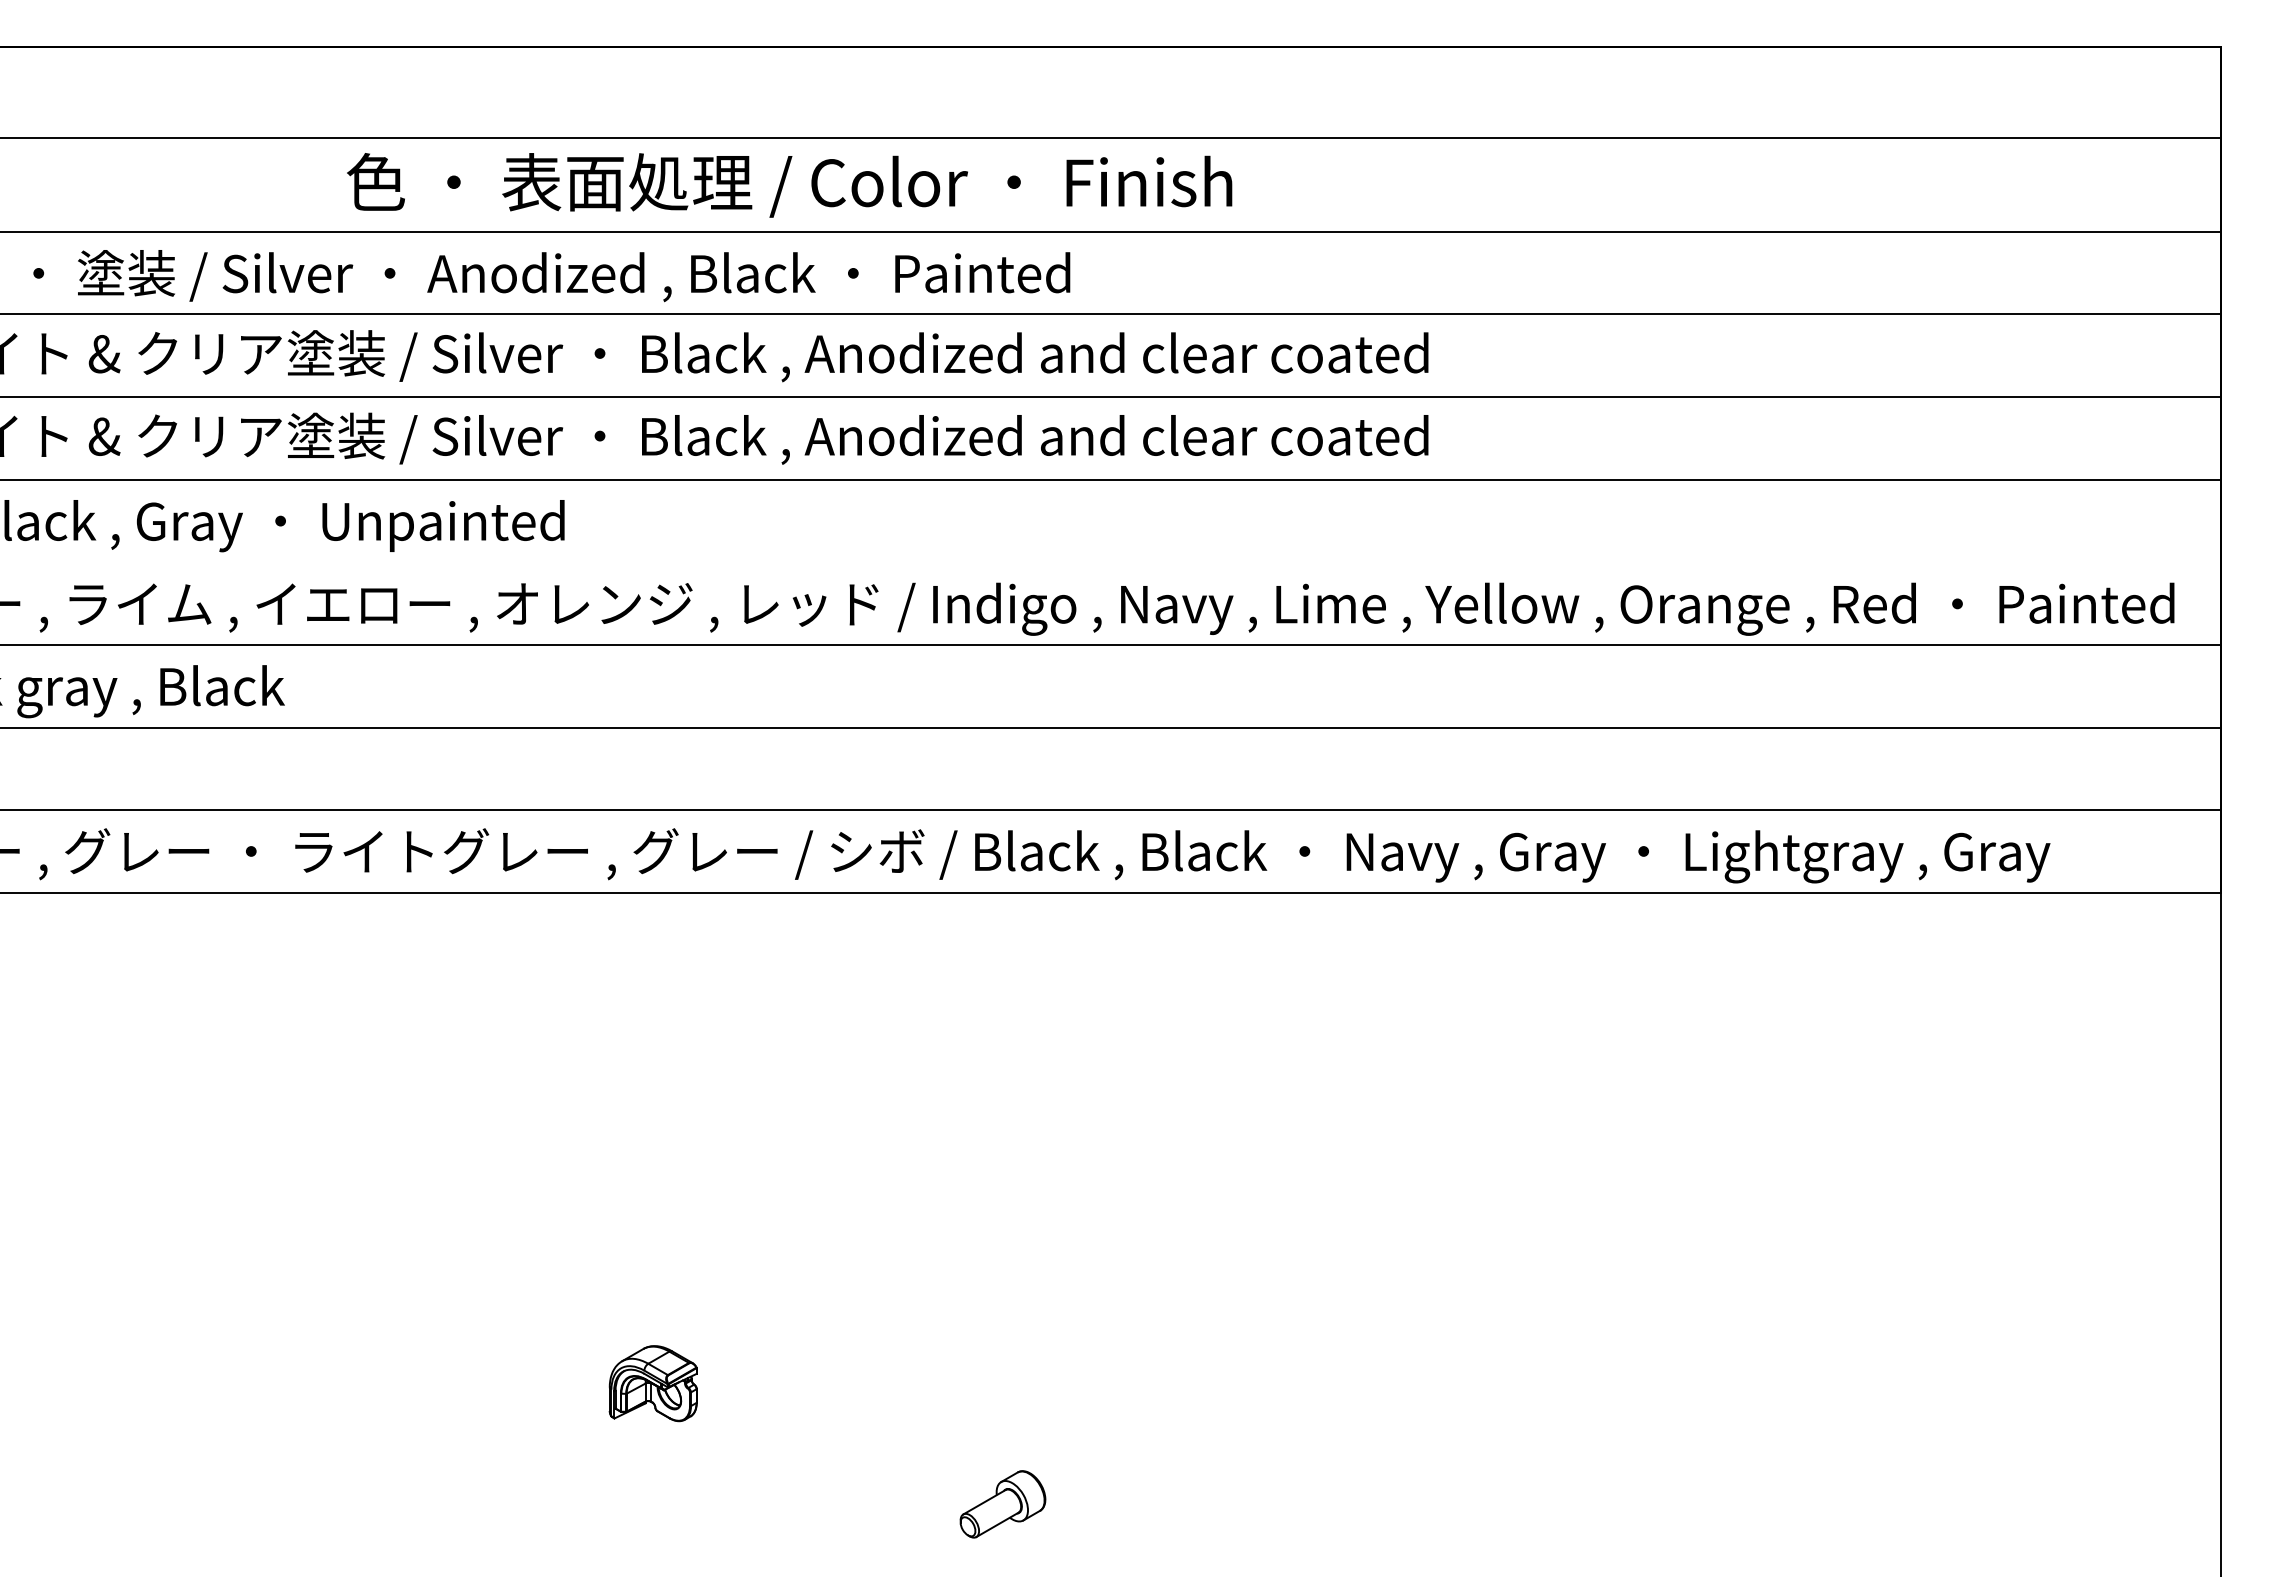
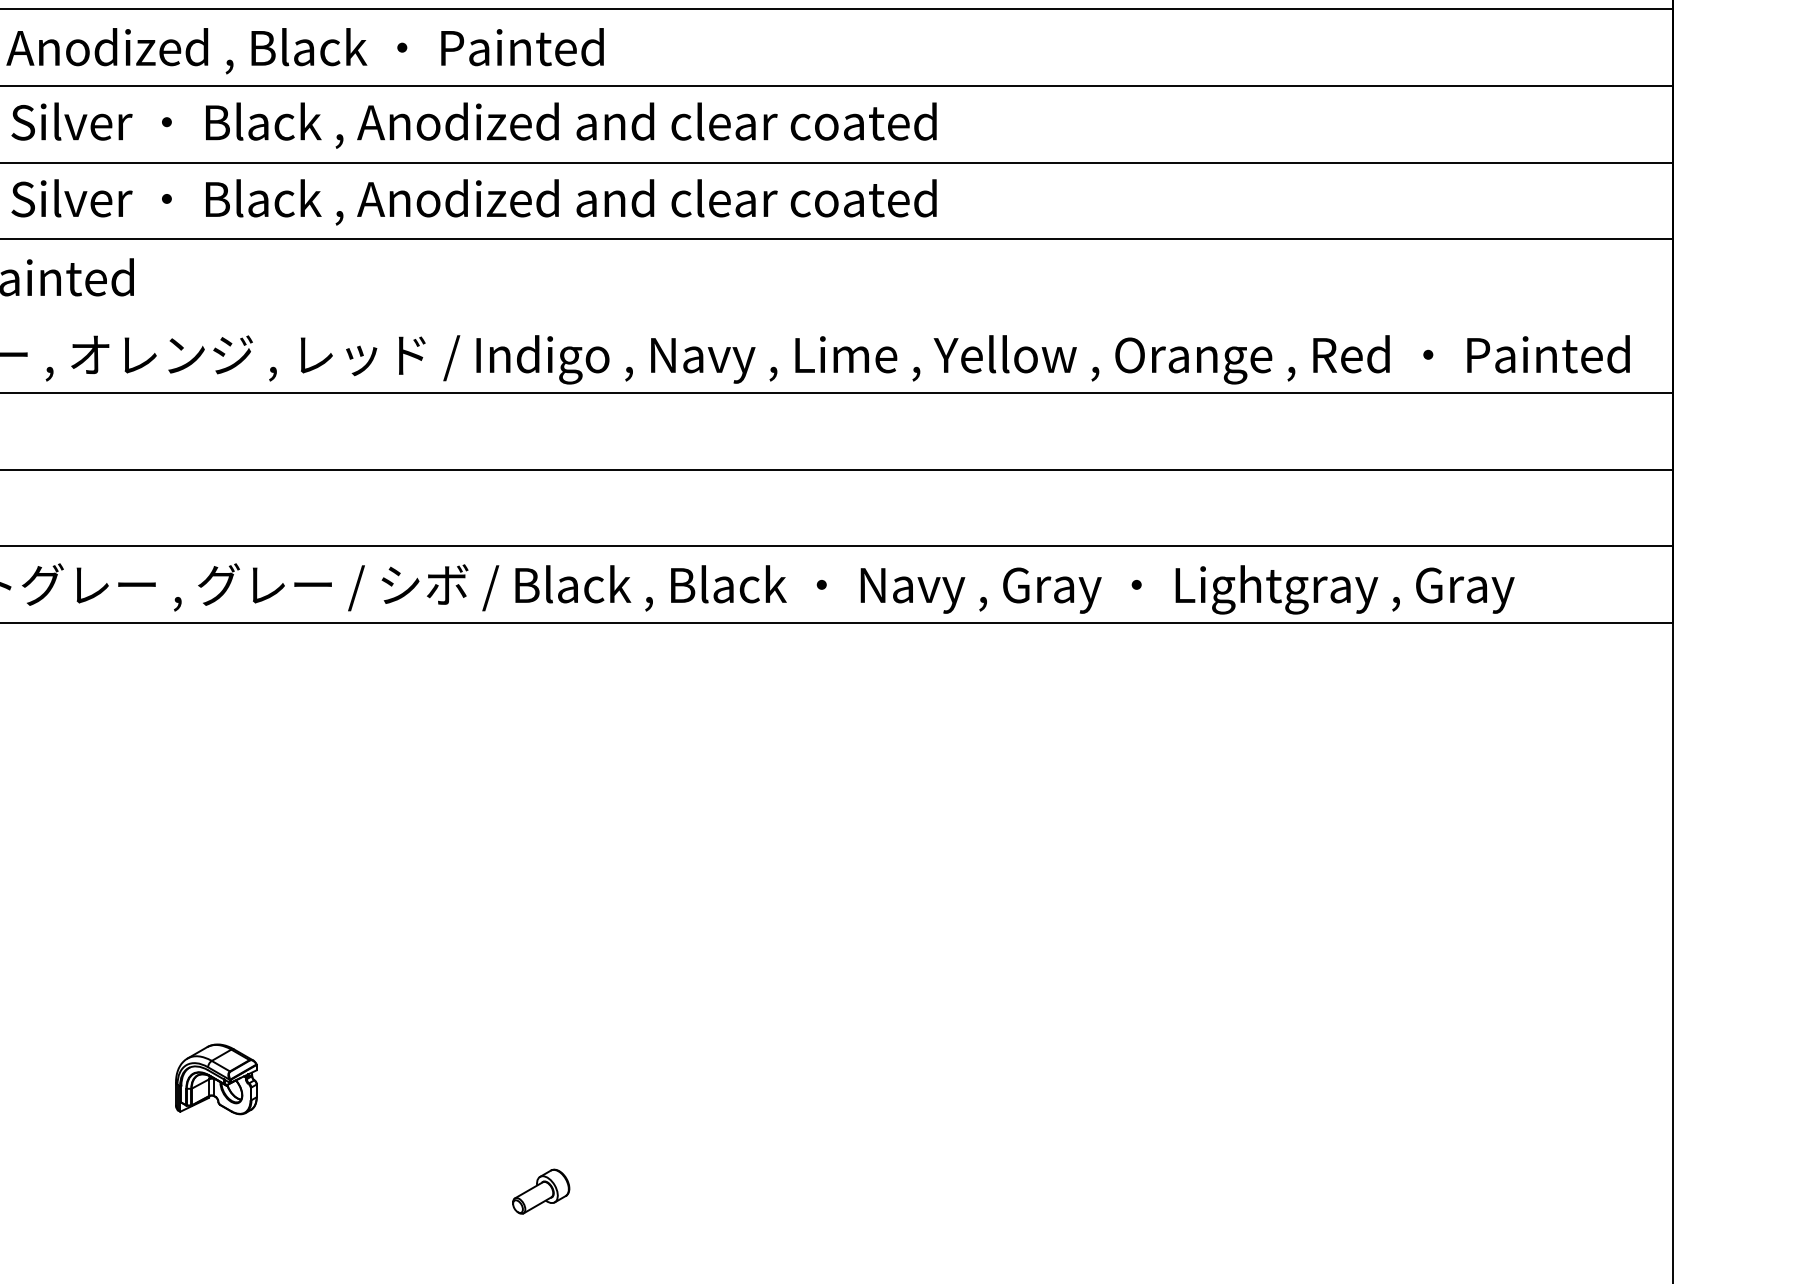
part: (1002, 1504) -> (540, 1191), size x0.71

